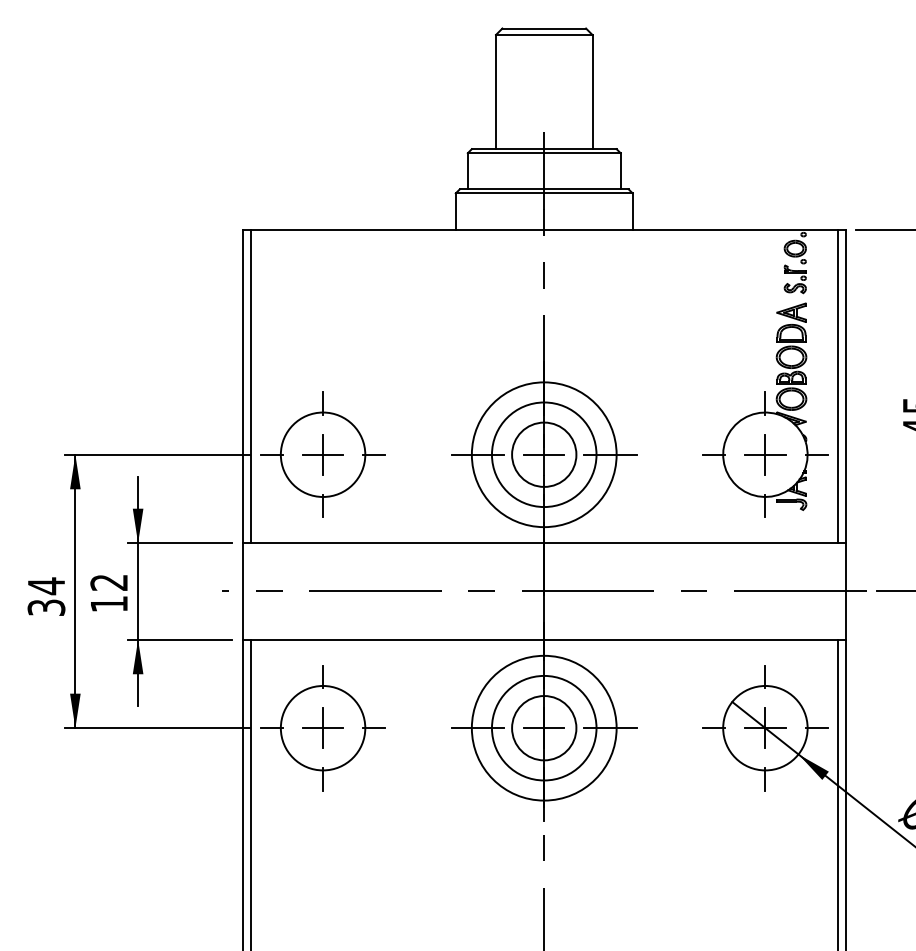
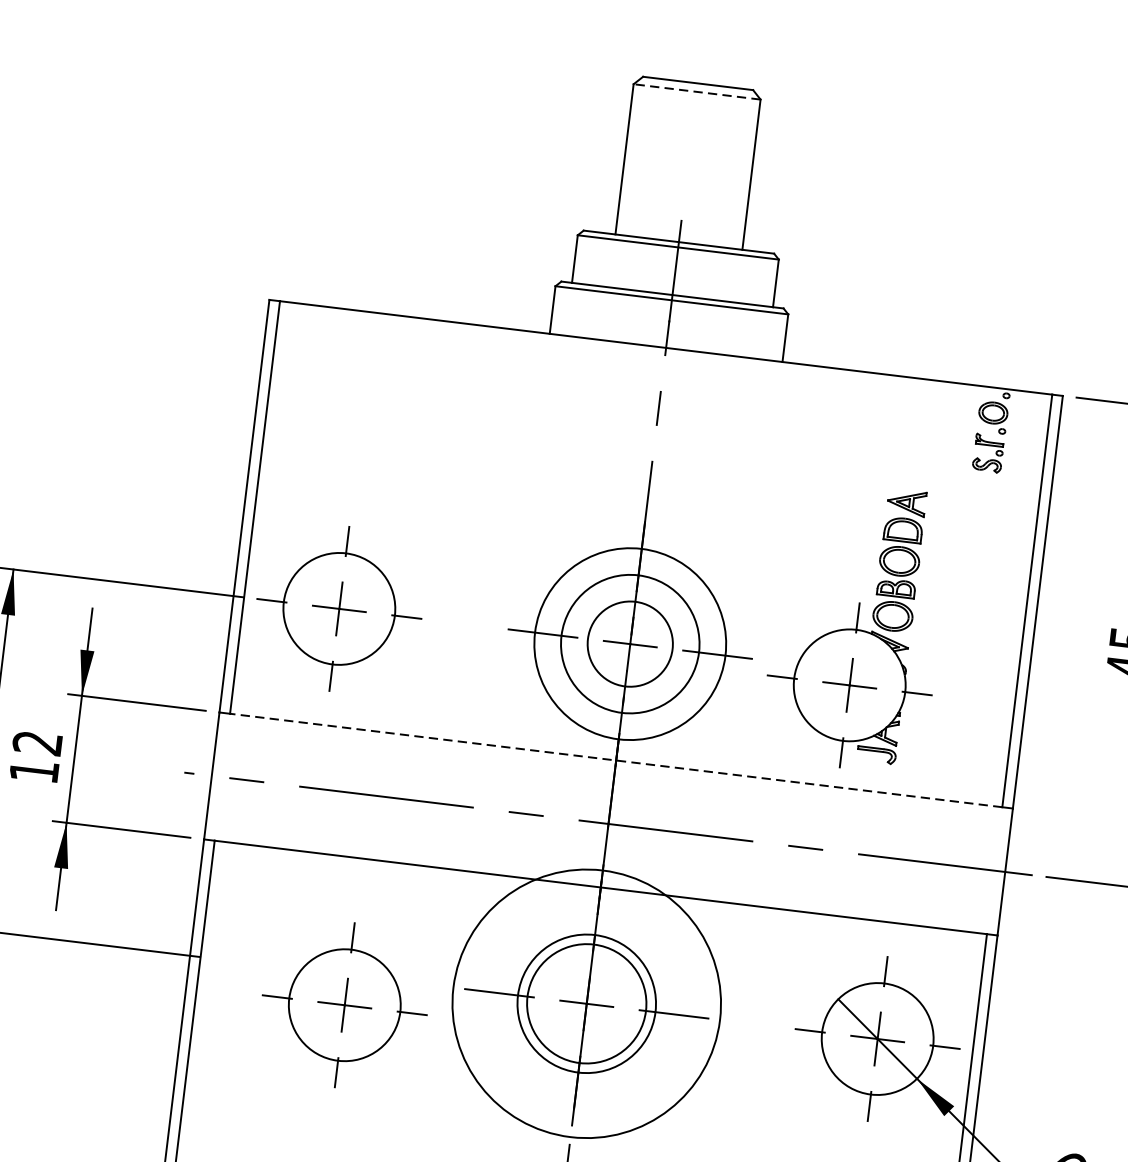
line: (543, 34) -> (696, 91), solid -> dashed
part: (765, 409) -> (857, 625), moved
line: (544, 543) -> (616, 760), solid -> dashed
circle: (543, 727) -> (585, 1002), size x1.4
part: (322, 728) -> (343, 1005), moved
circle: (544, 728) -> (587, 1004), size x1.4

